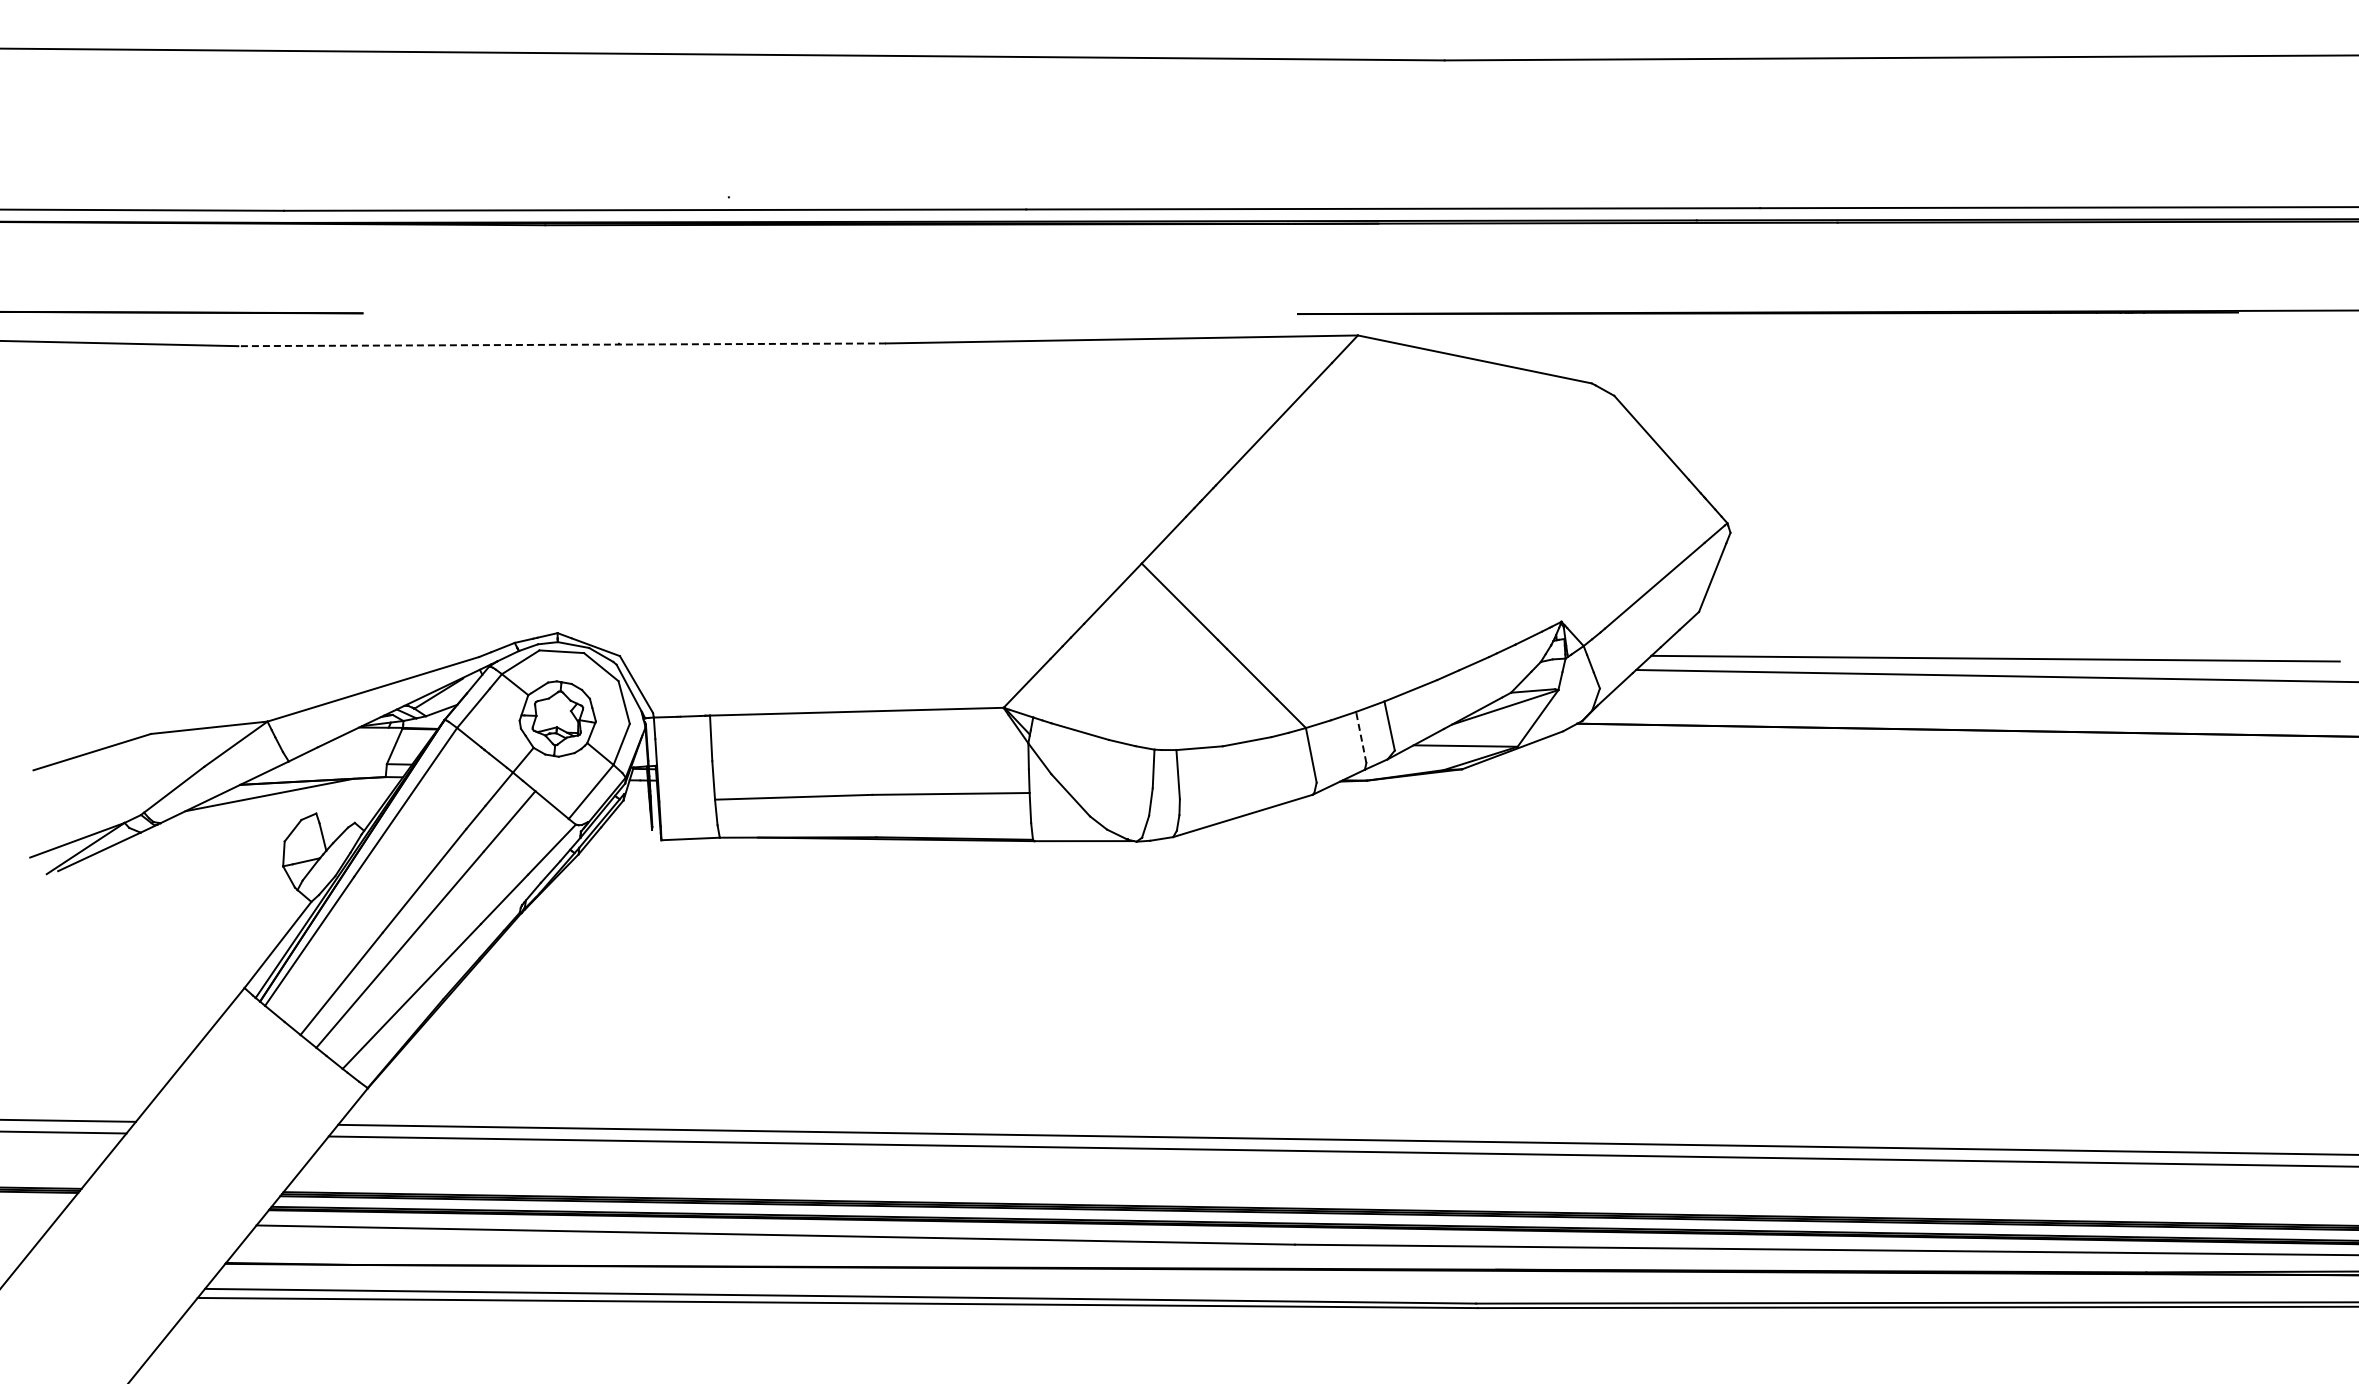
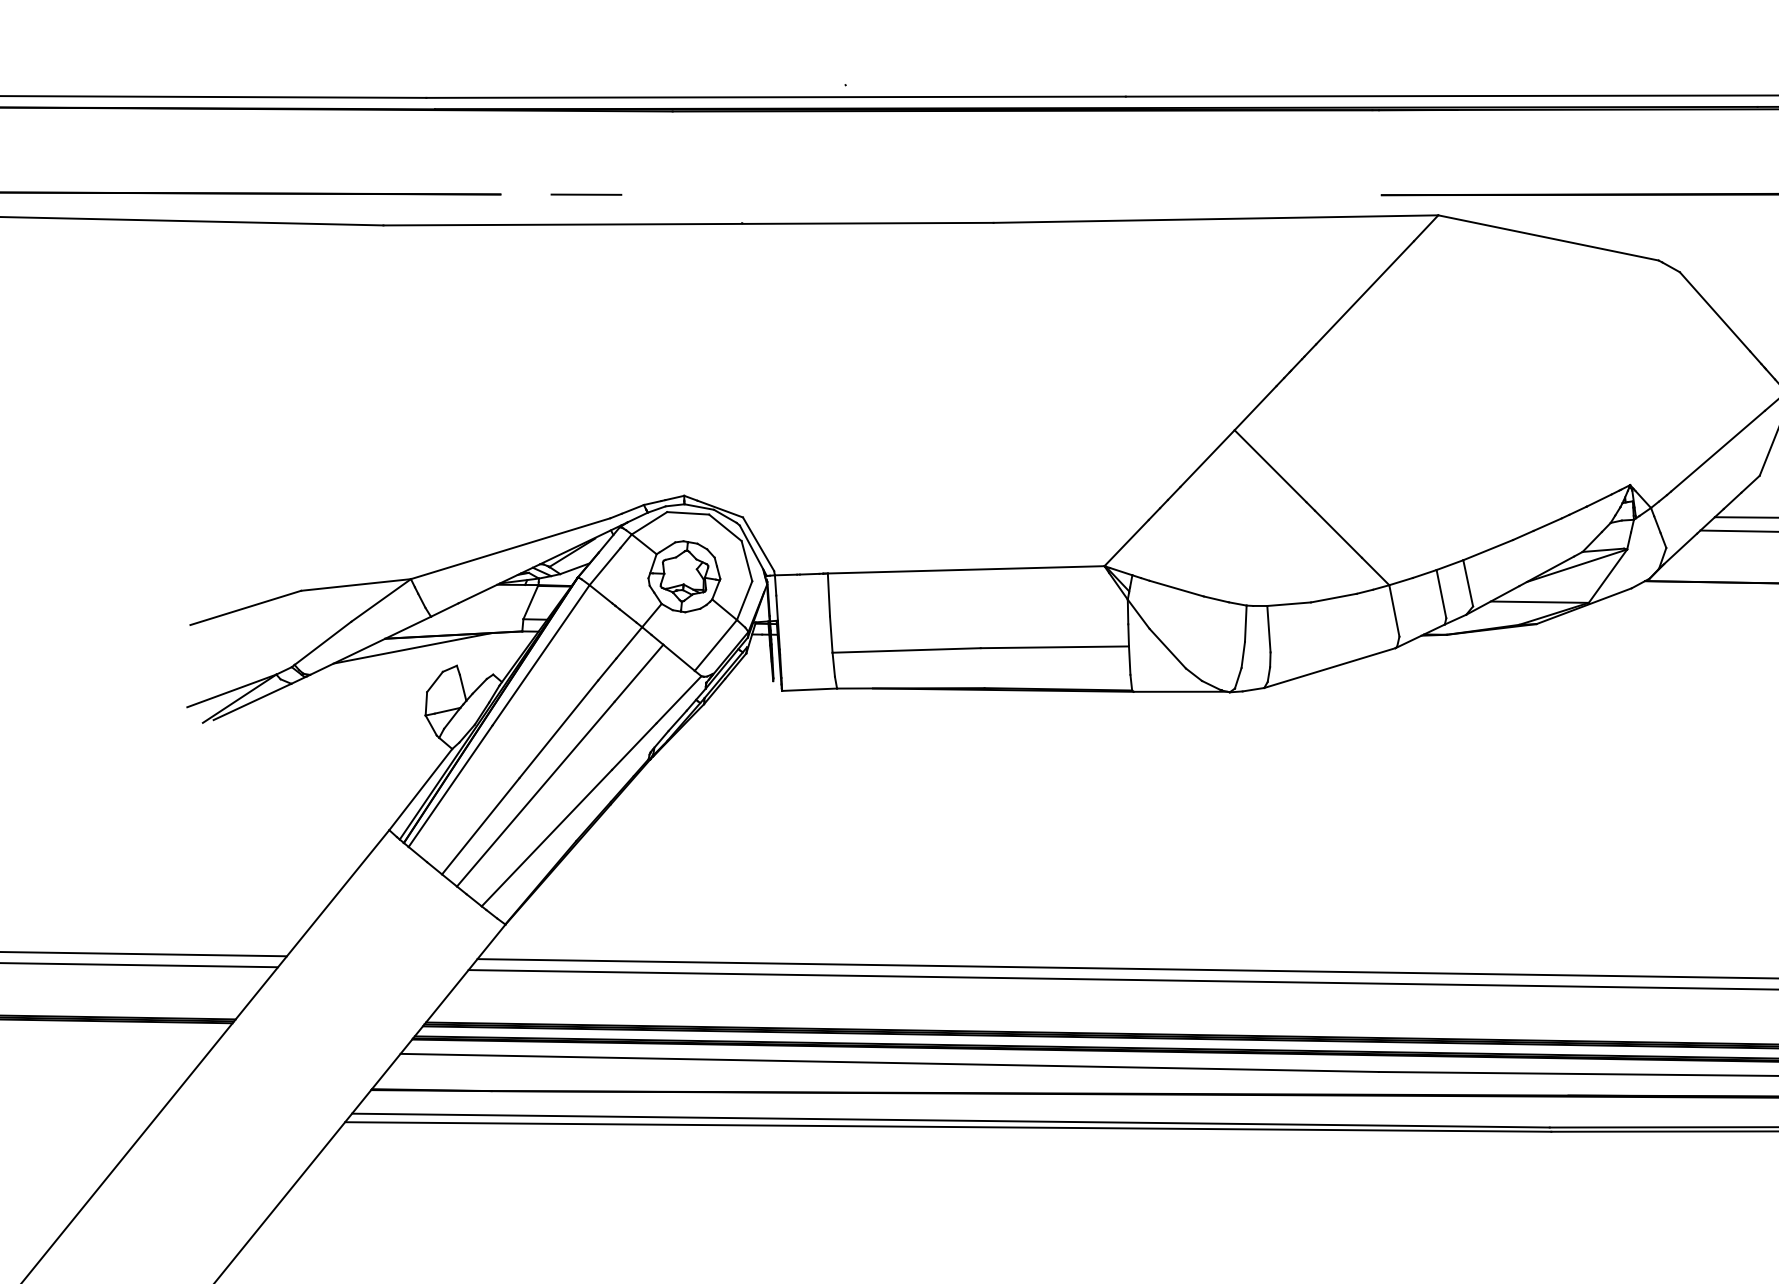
line: (453, 313) -> (586, 194), added
line: (562, 344) -> (688, 223), dashed -> solid
line: (1361, 737) -> (1441, 594), dashed -> solid

